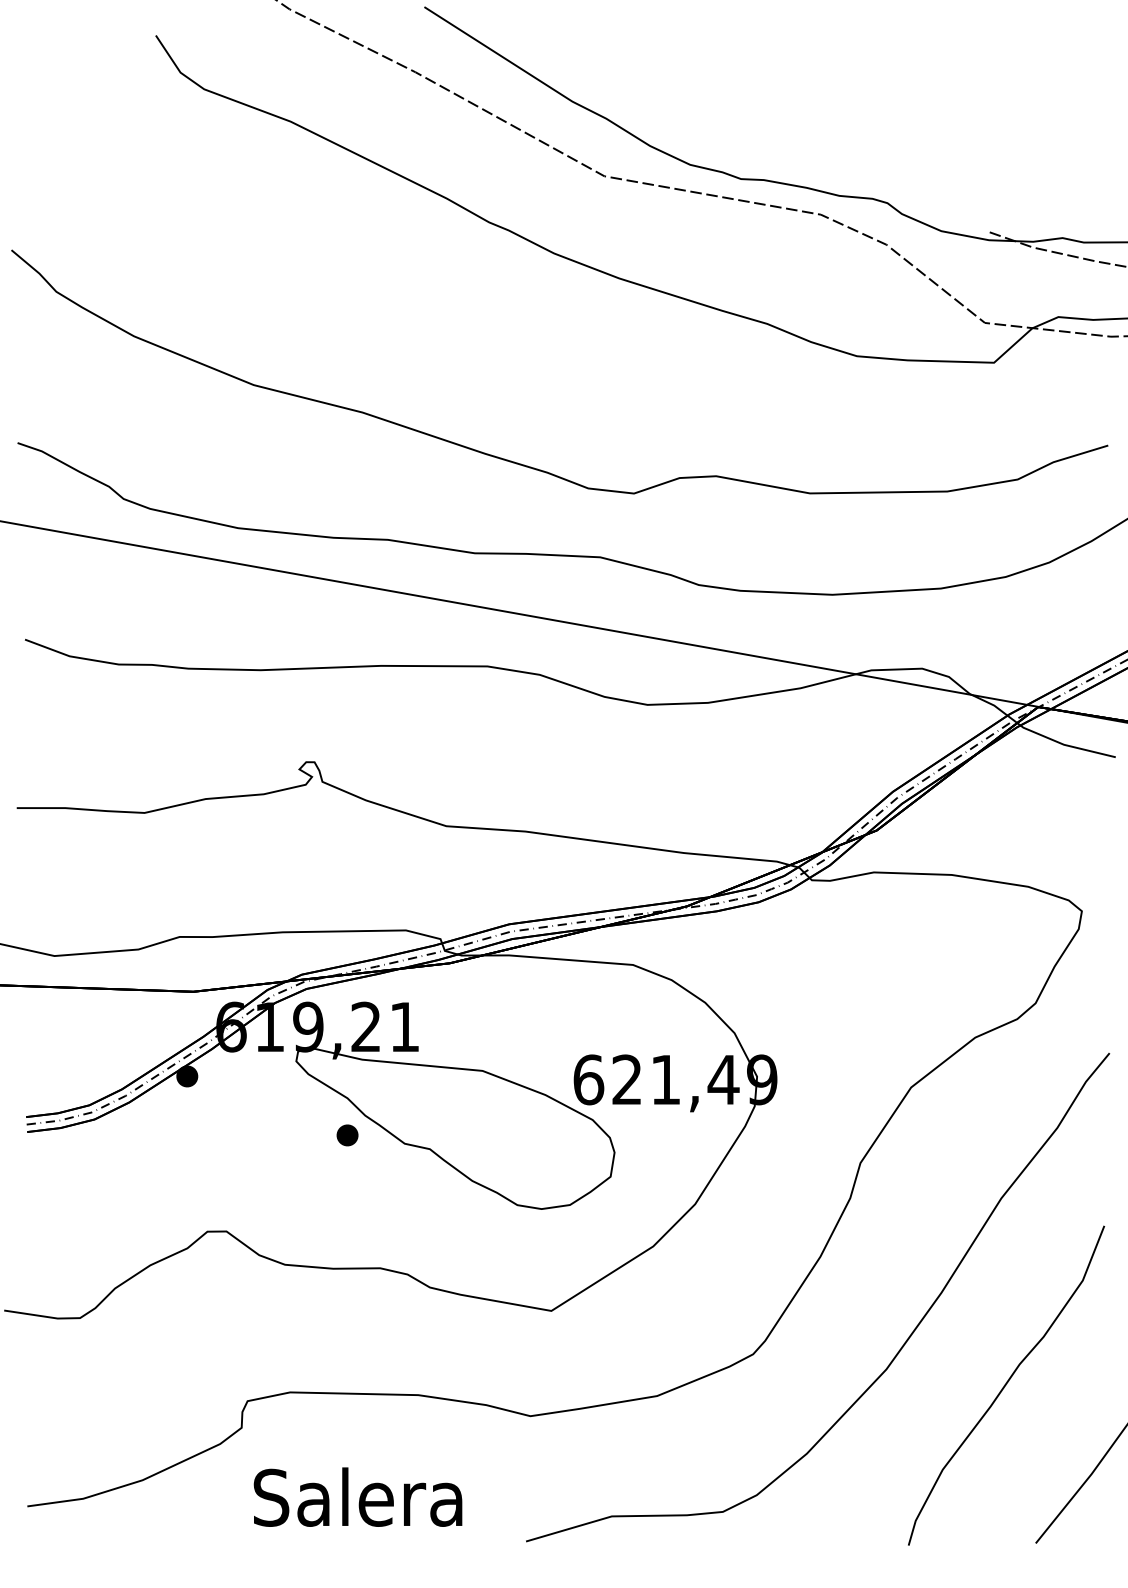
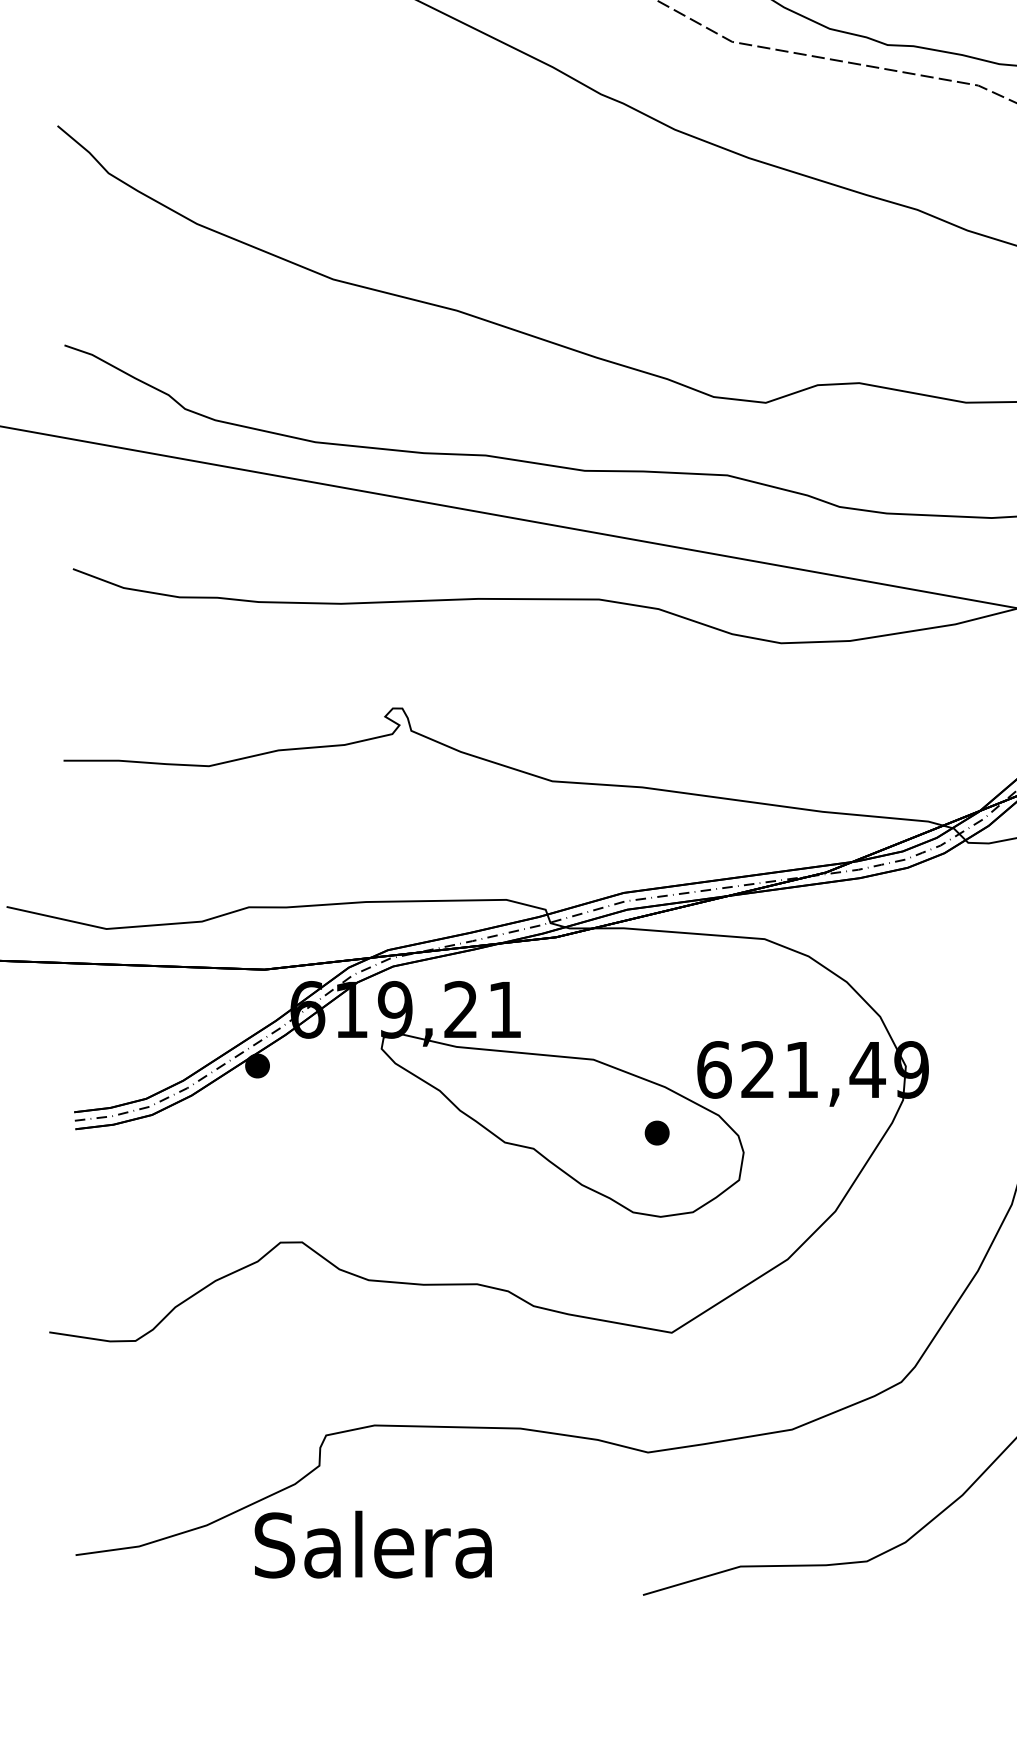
part: (347, 1135) -> (657, 1133), moved
text: (357, 1496) -> (372, 1543), moved

